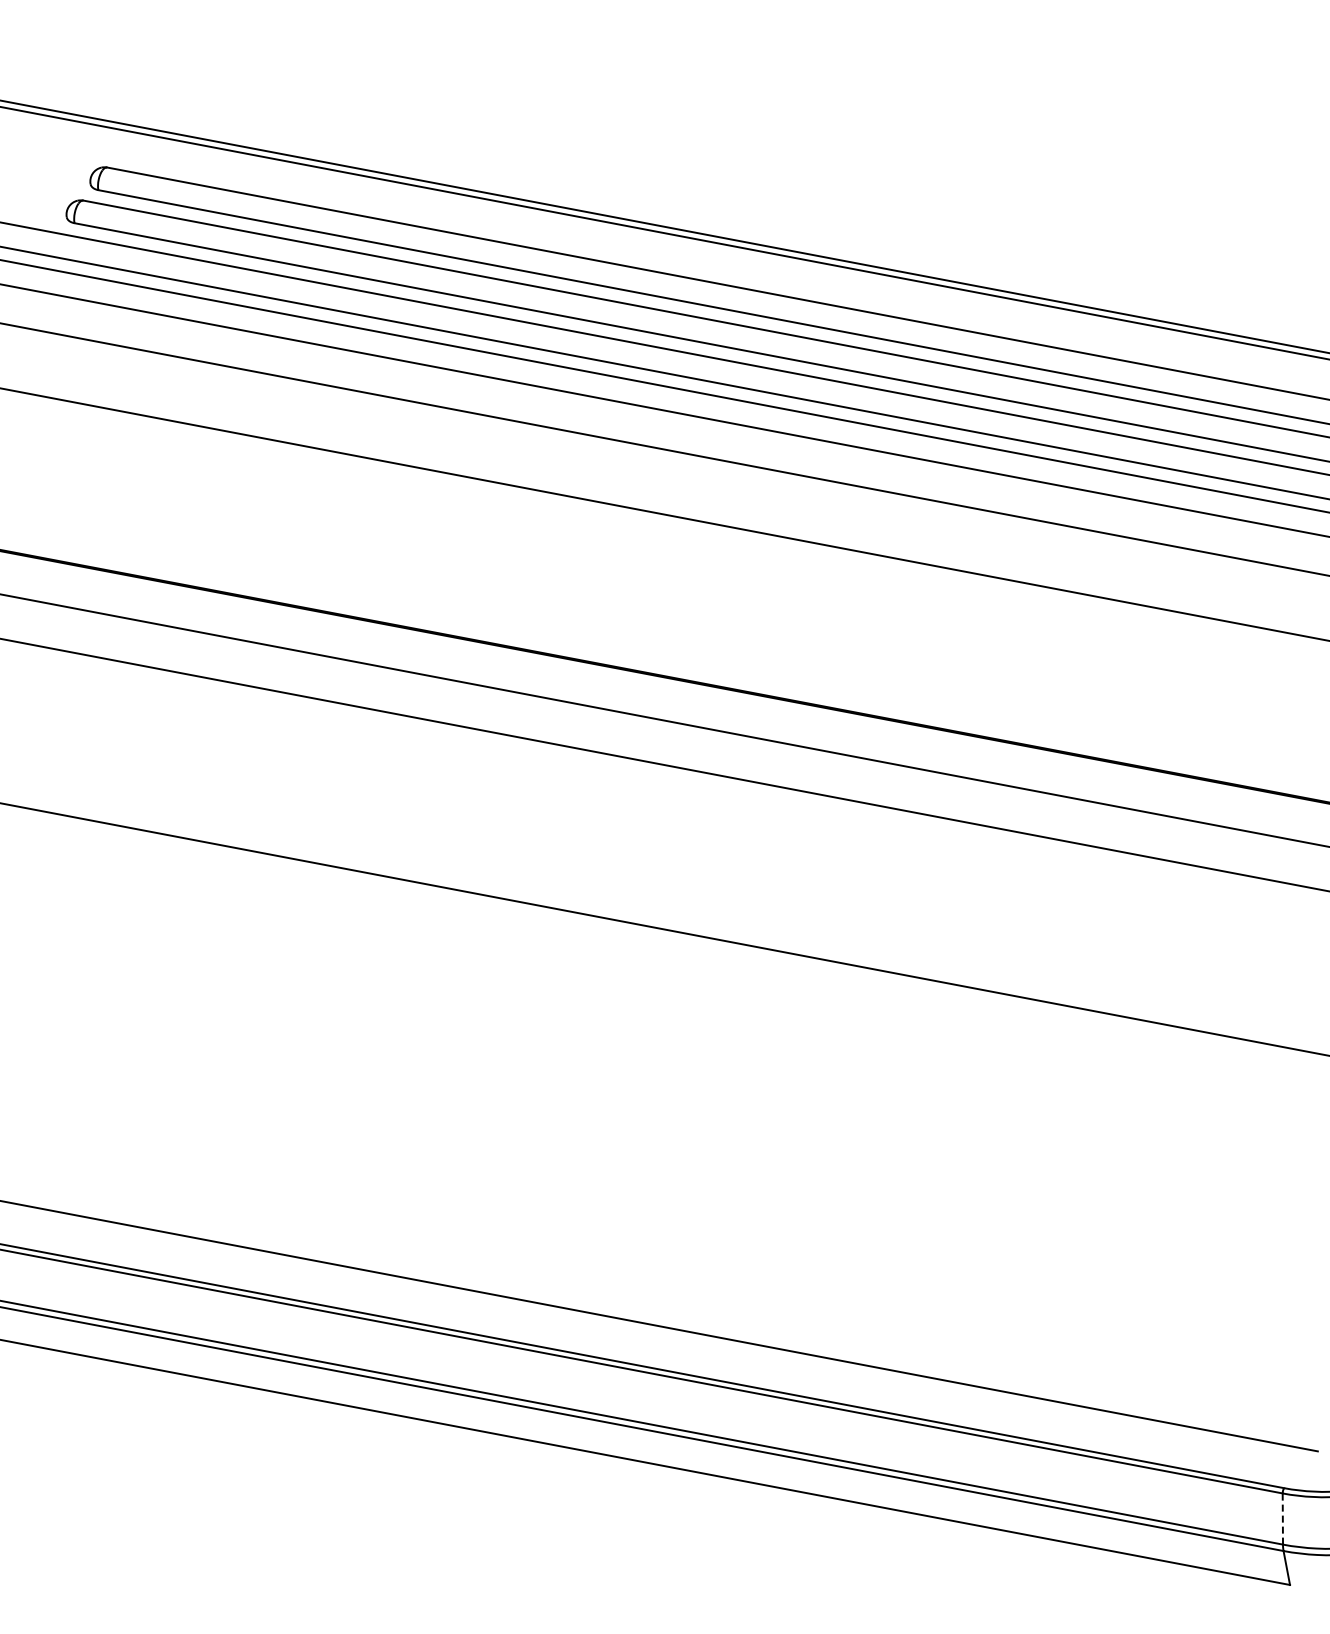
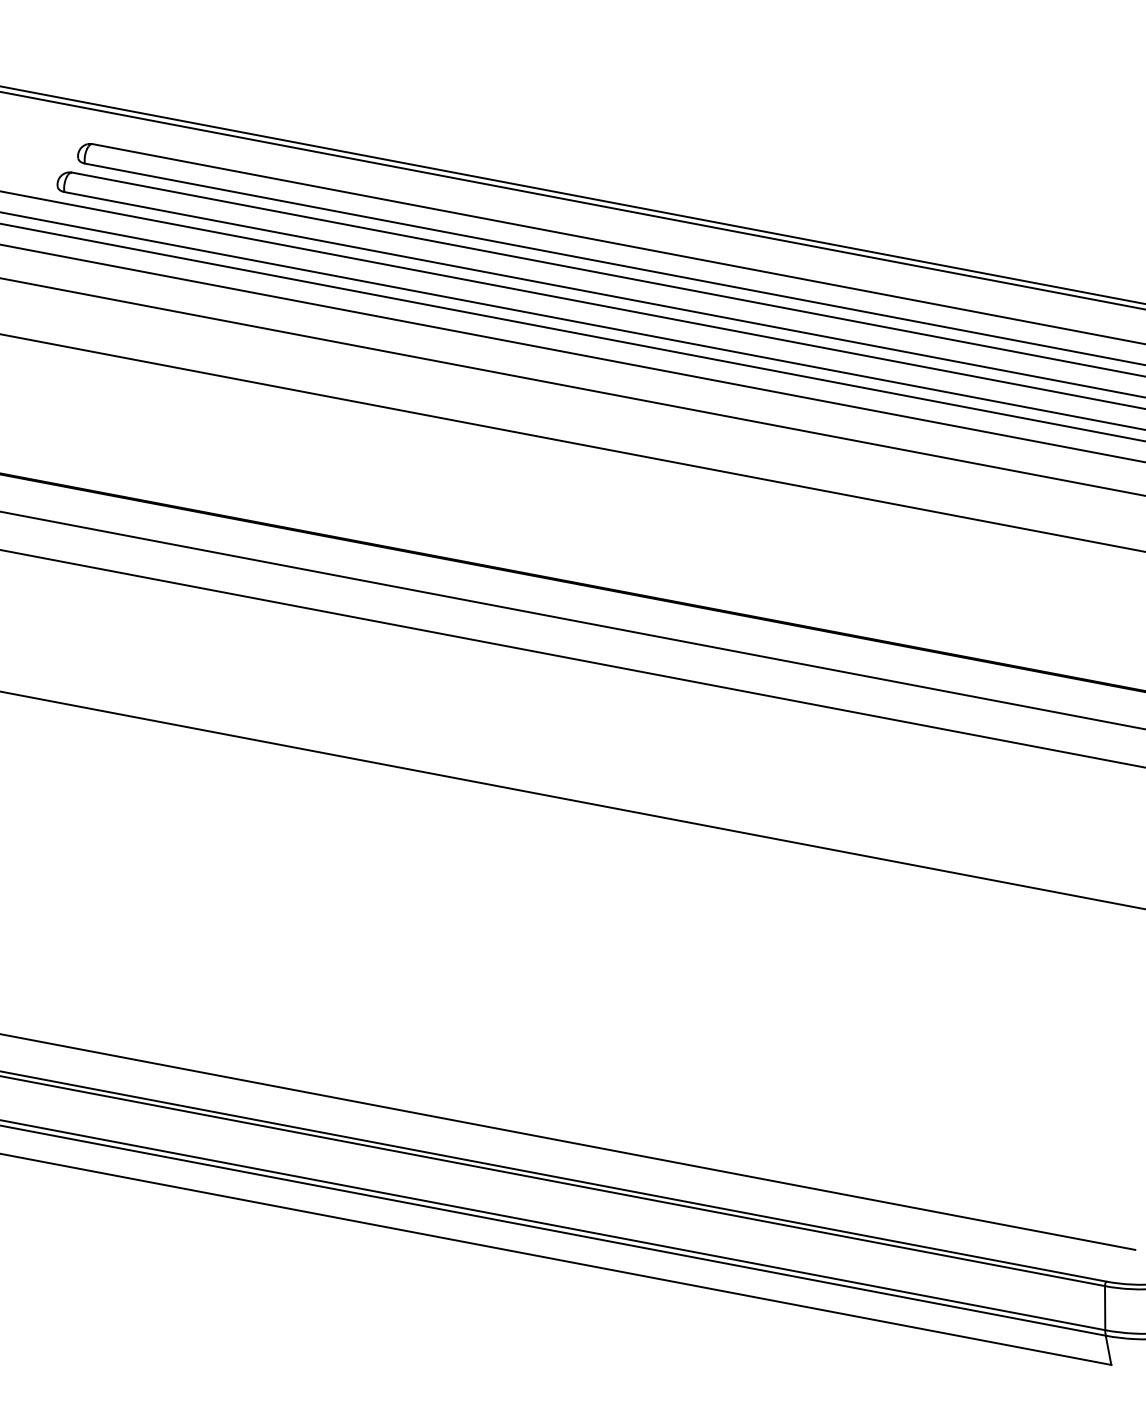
line: (1282, 1519) -> (1104, 1308), dashed -> solid

